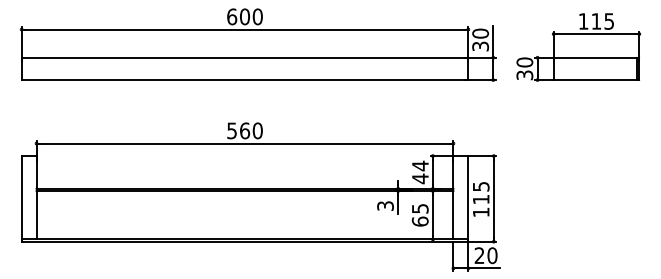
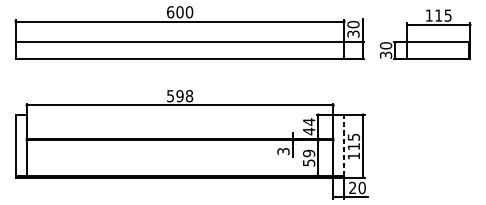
text: (250, 130) -> (184, 95), 560 -> 598
line: (468, 197) -> (344, 145), solid -> dashed
text: (419, 214) -> (308, 157), 65 -> 59

